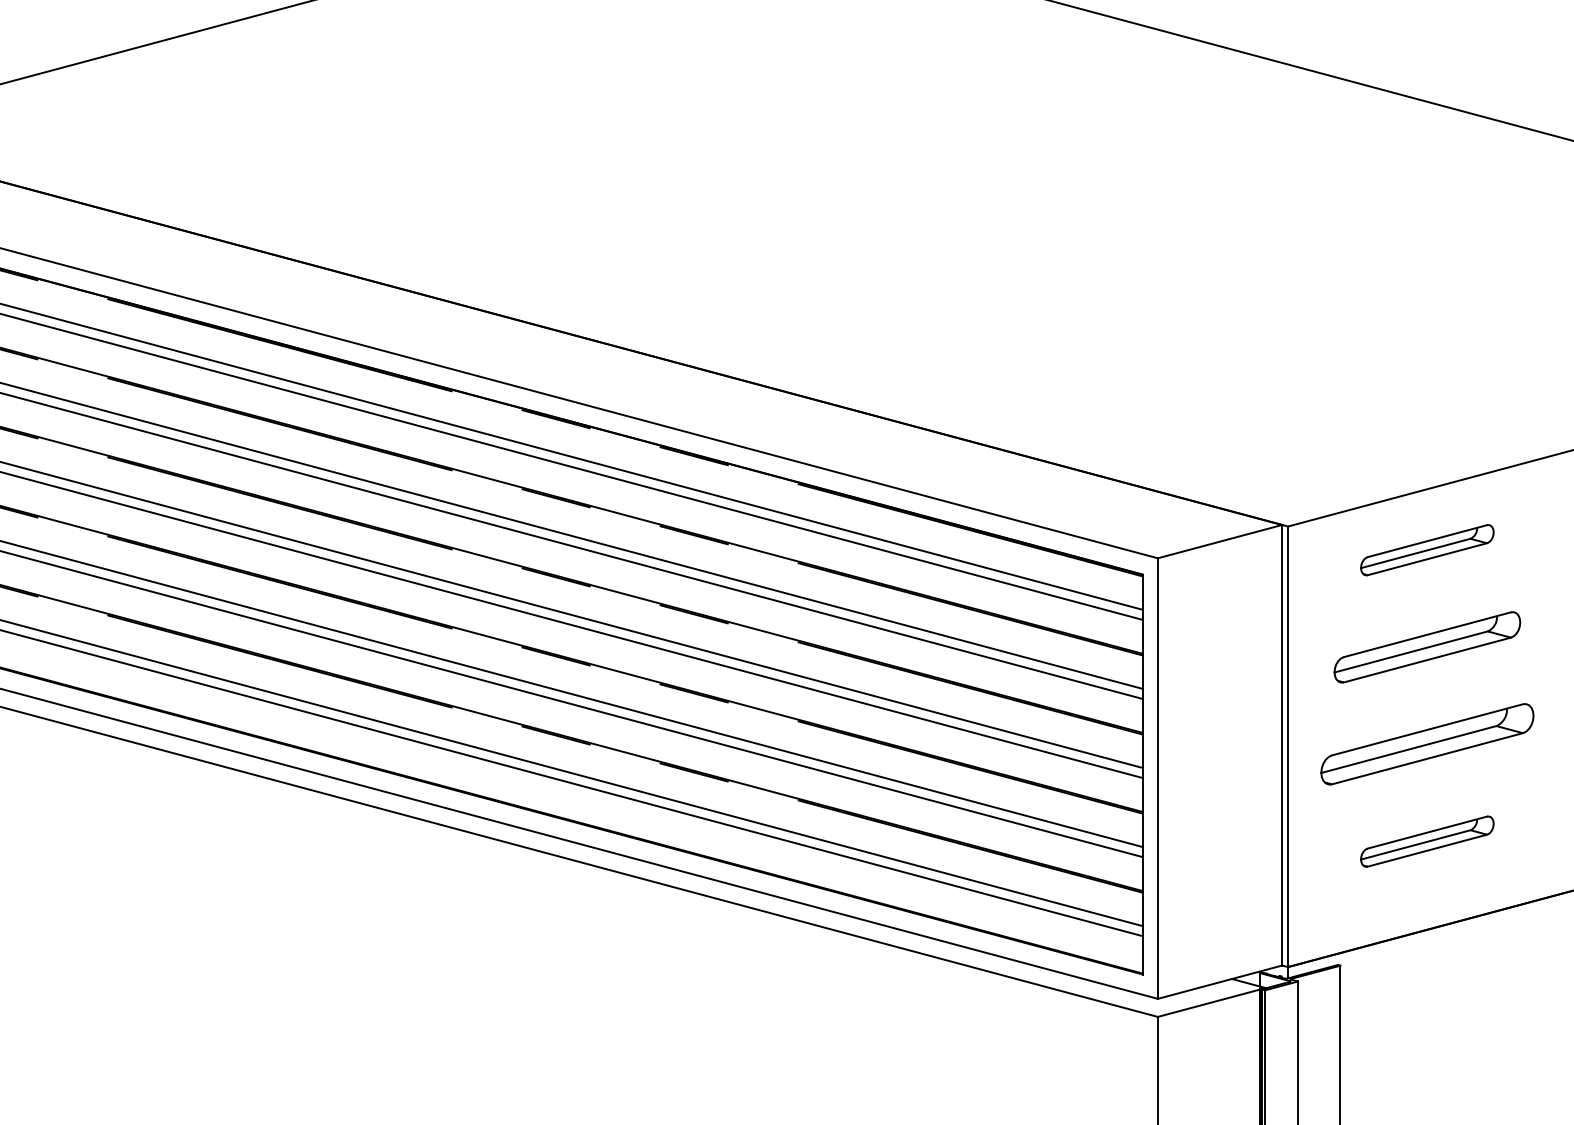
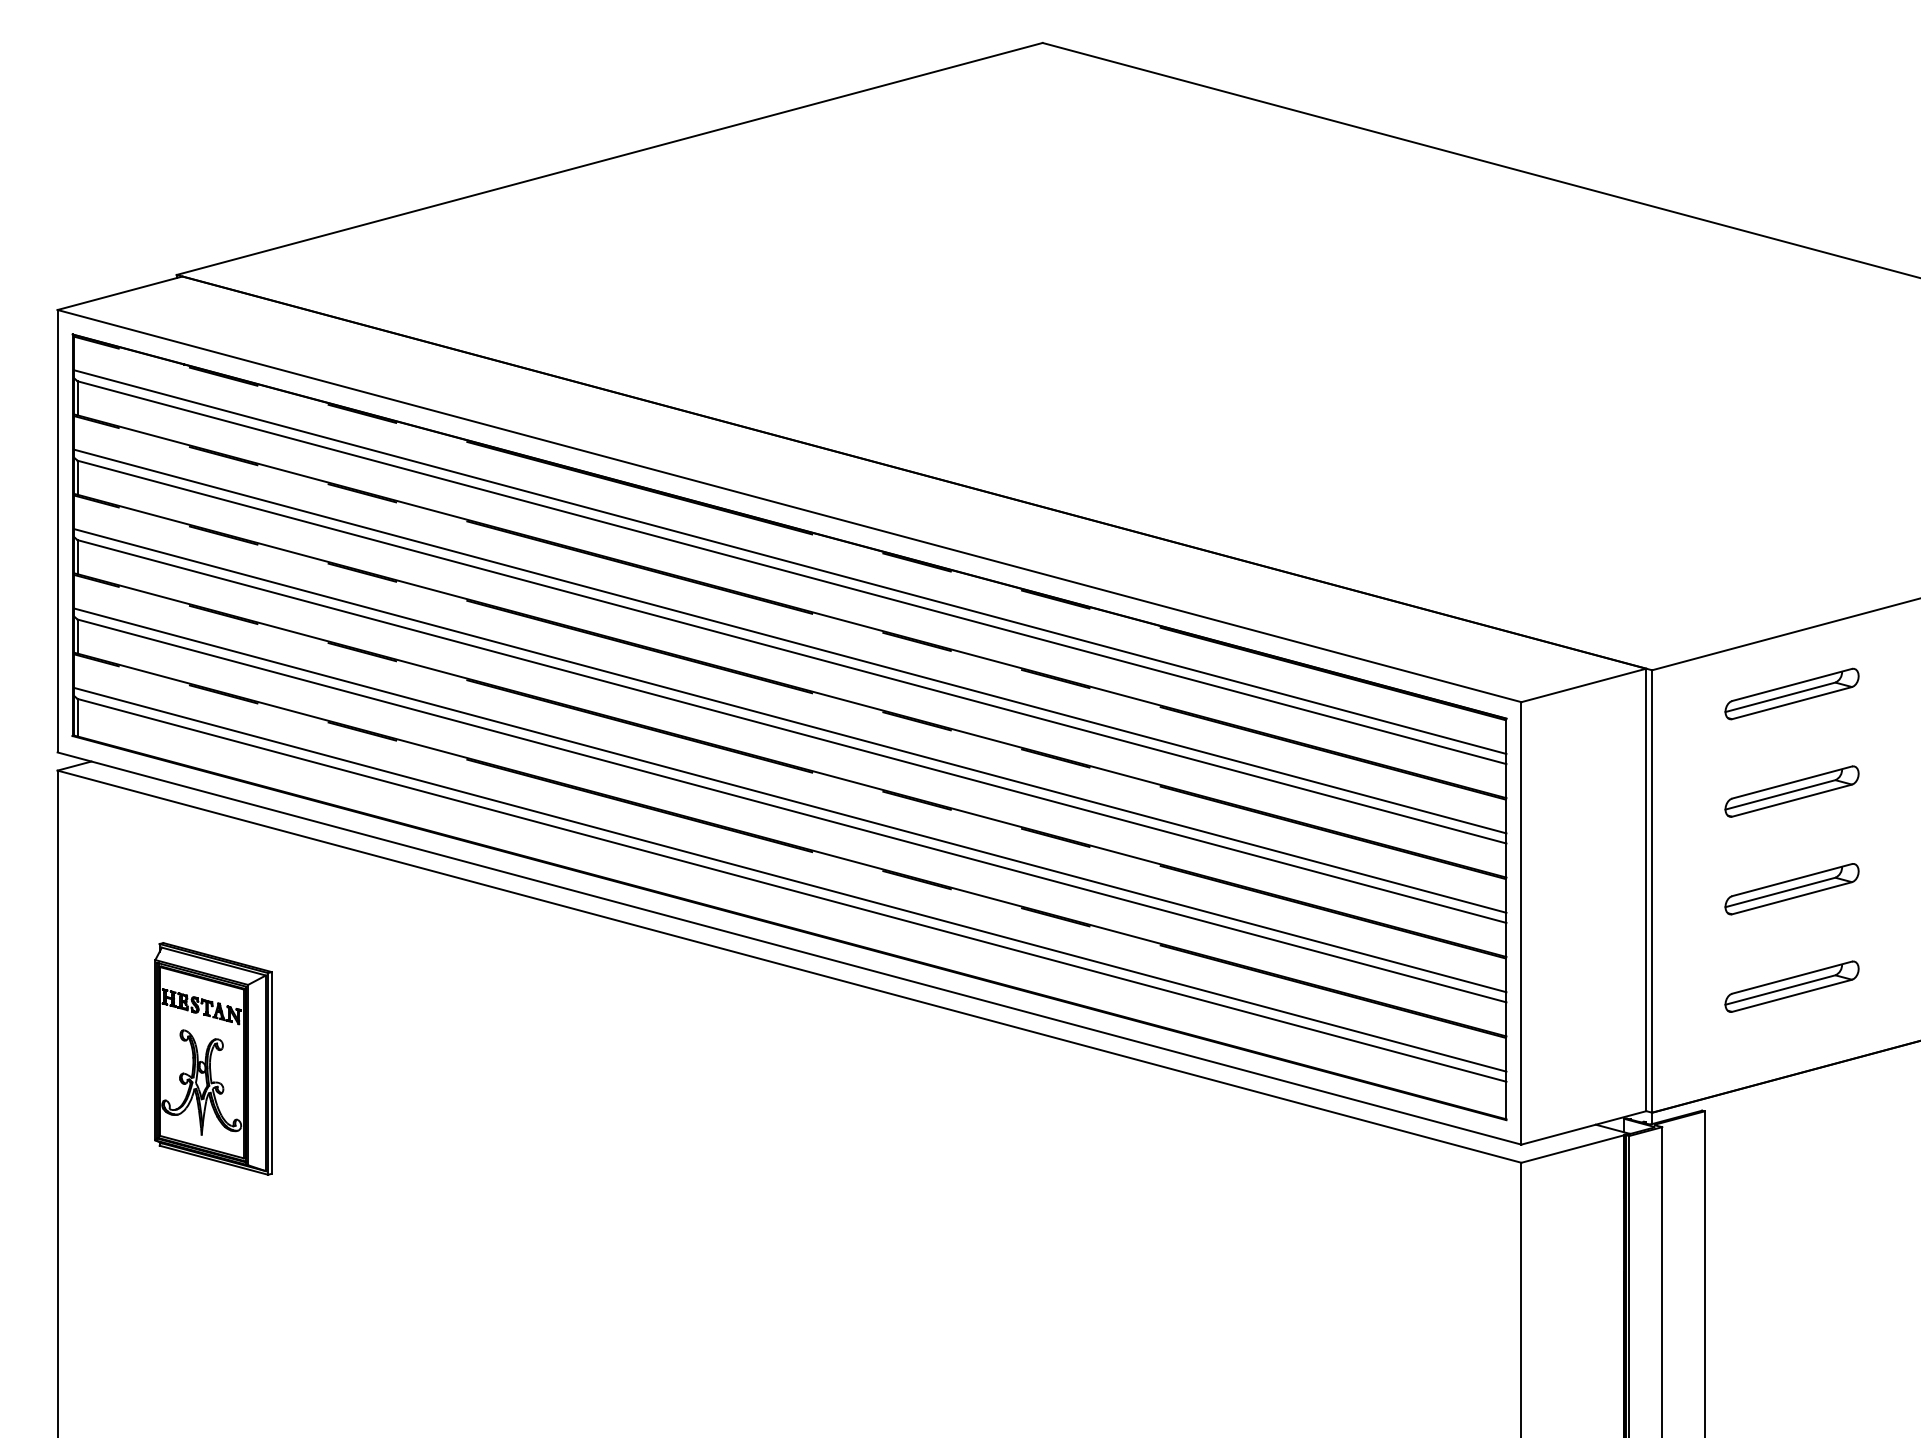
part: (1426, 647) -> (1791, 791), size x0.71
part: (1426, 744) -> (1791, 889), size x0.62

